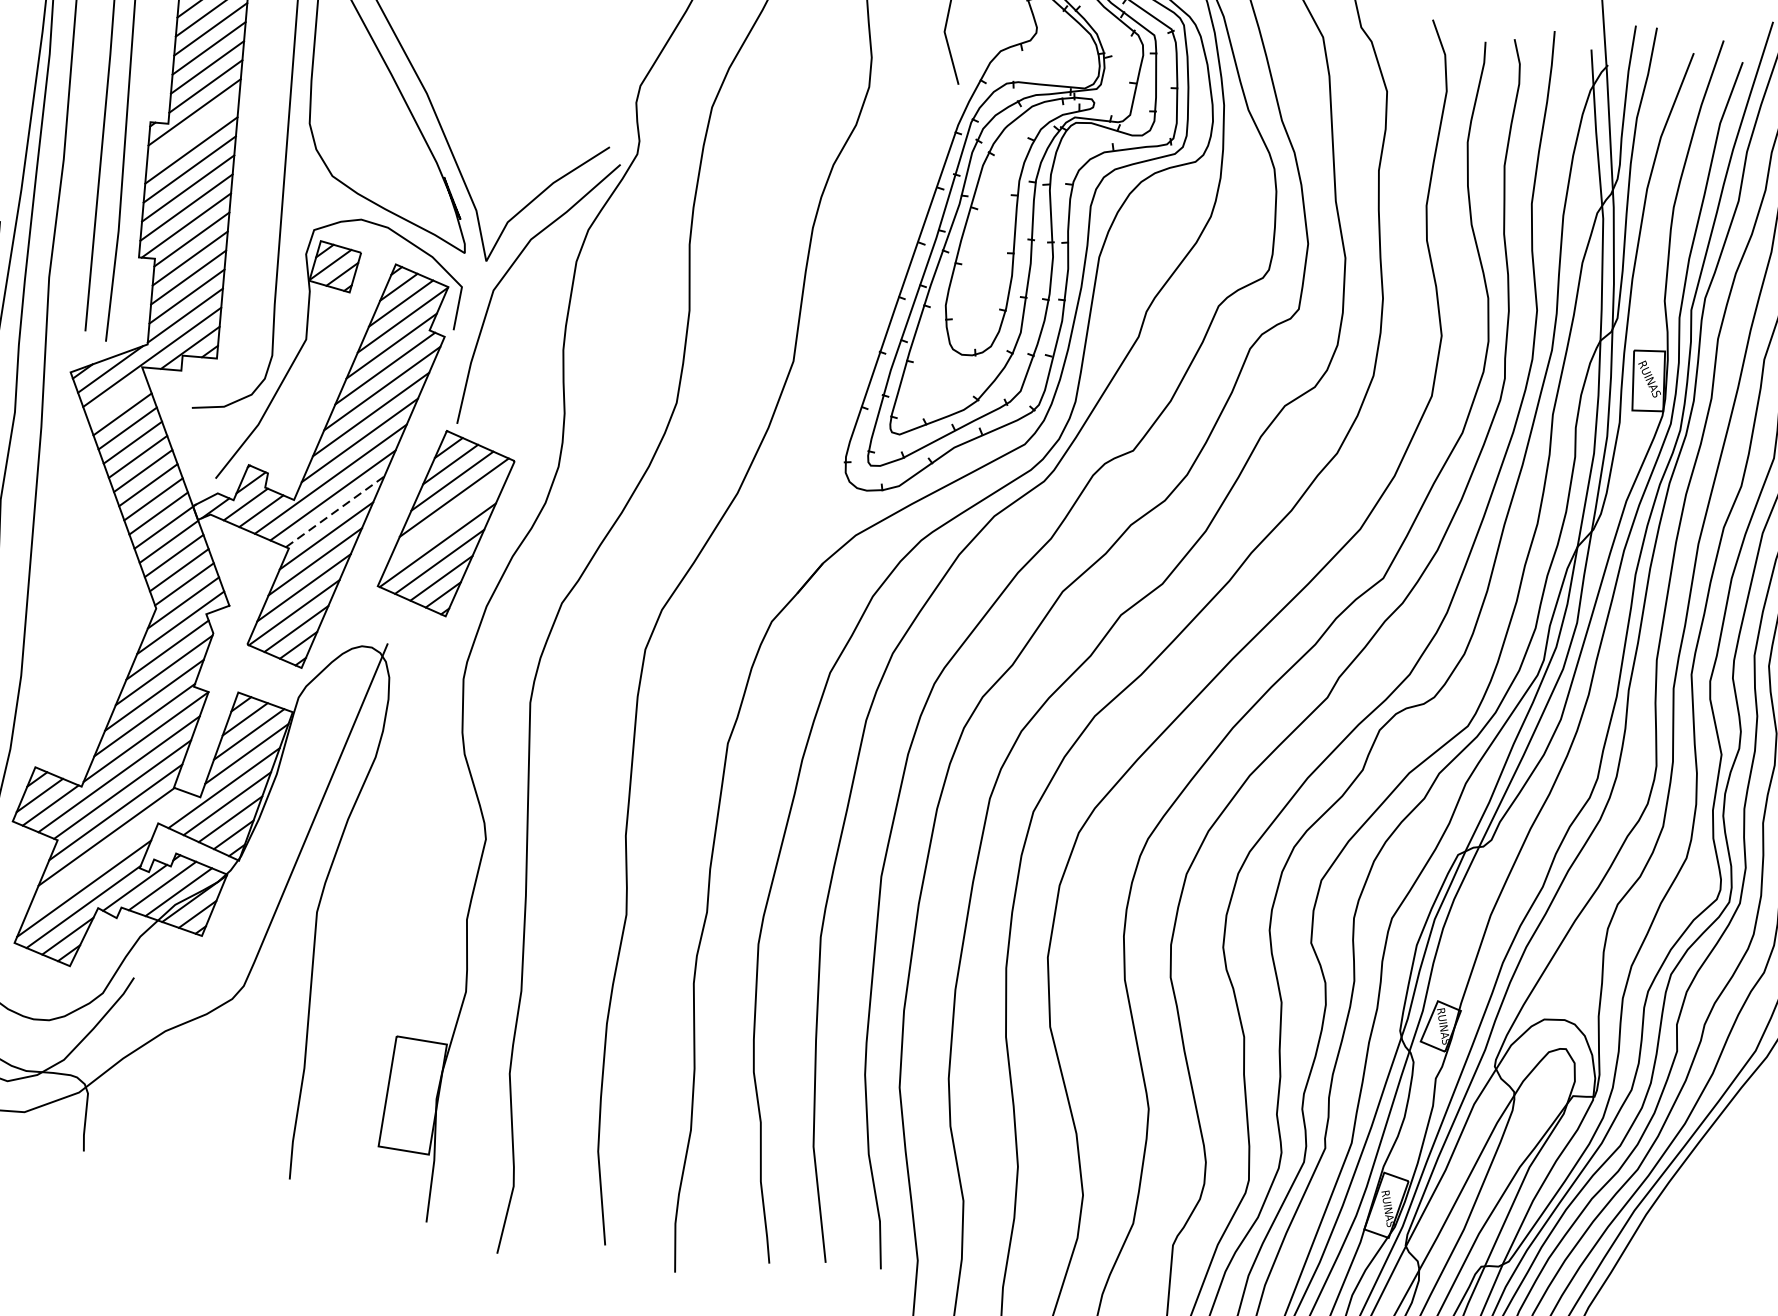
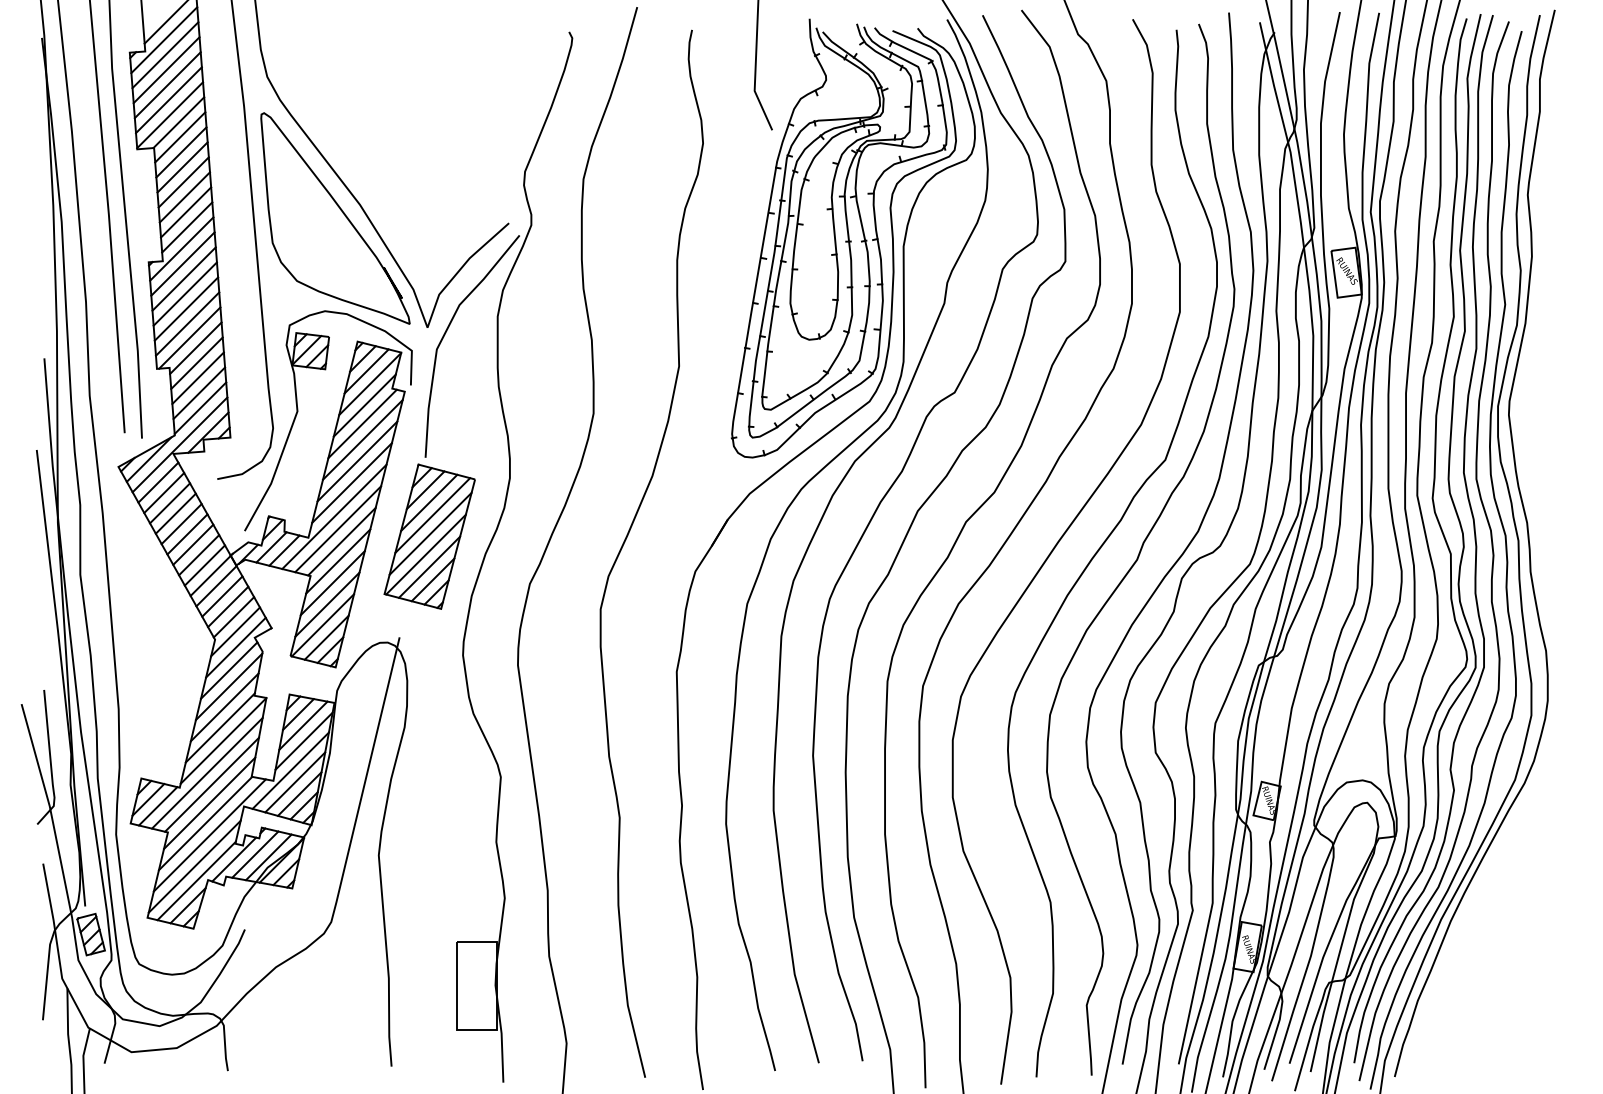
line: (192, 130) -> (182, 263), added
line: (117, 400) -> (158, 482), added
line: (334, 511) -> (341, 541), dashed -> solid
line: (447, 519) -> (430, 533), added
line: (109, 852) -> (209, 835), added

